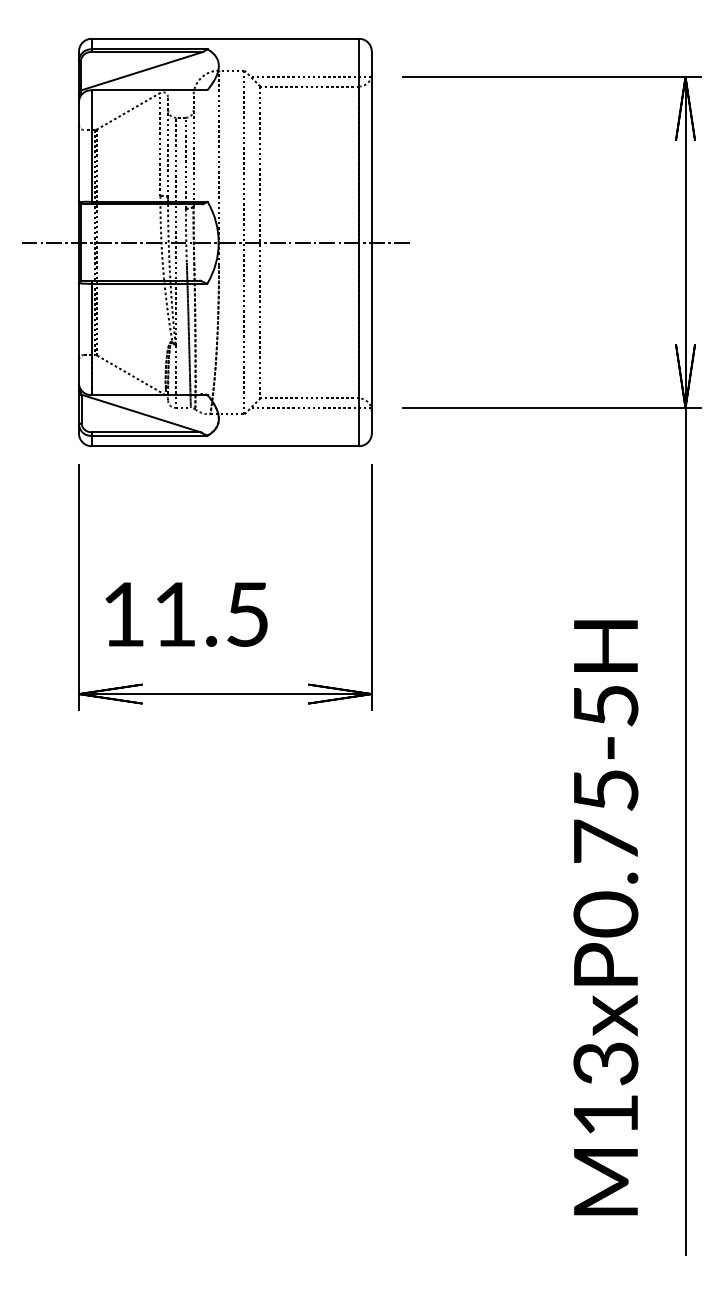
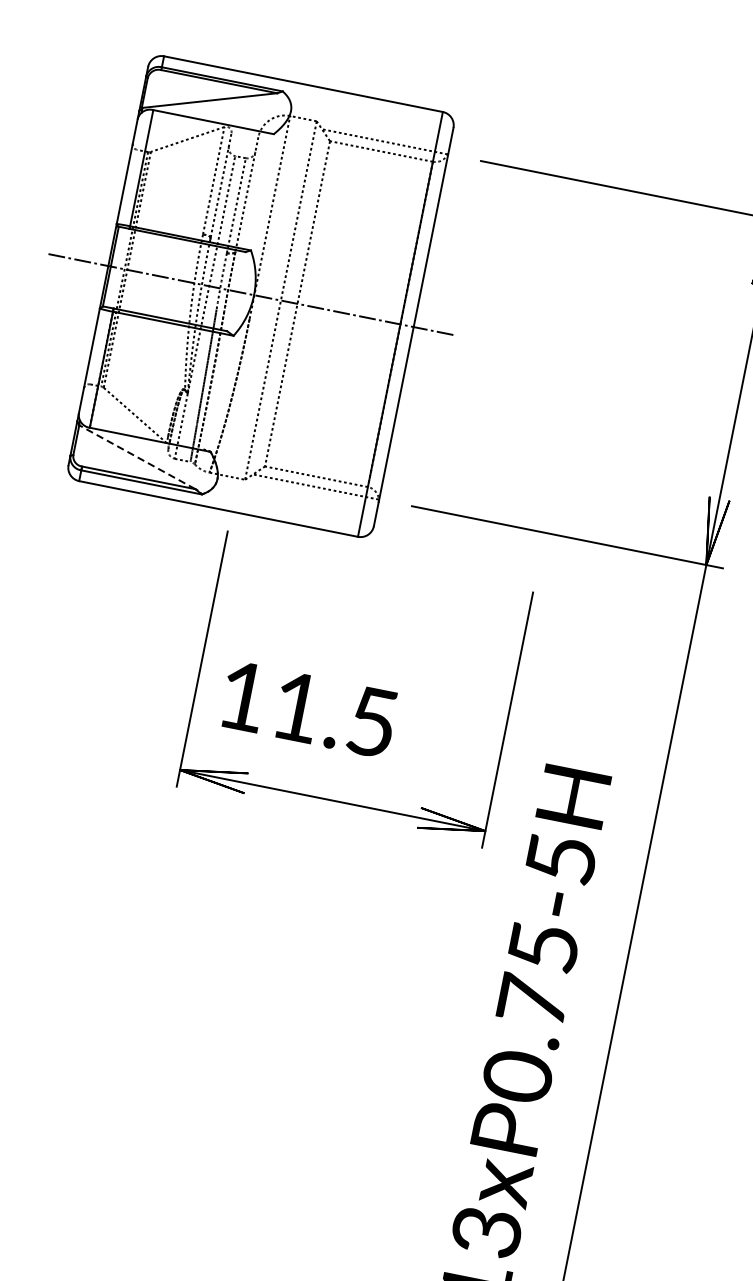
line: (140, 413) -> (136, 457), solid -> dashed
part: (234, 587) -> (364, 691), moved

